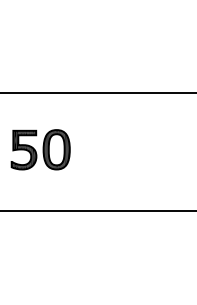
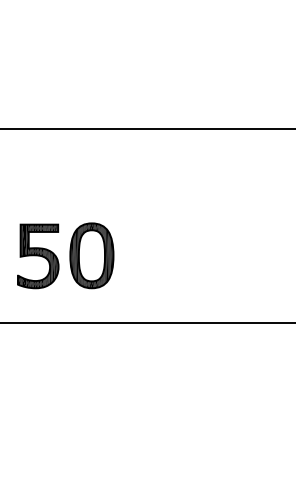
part: (40, 149) -> (65, 255), moved

